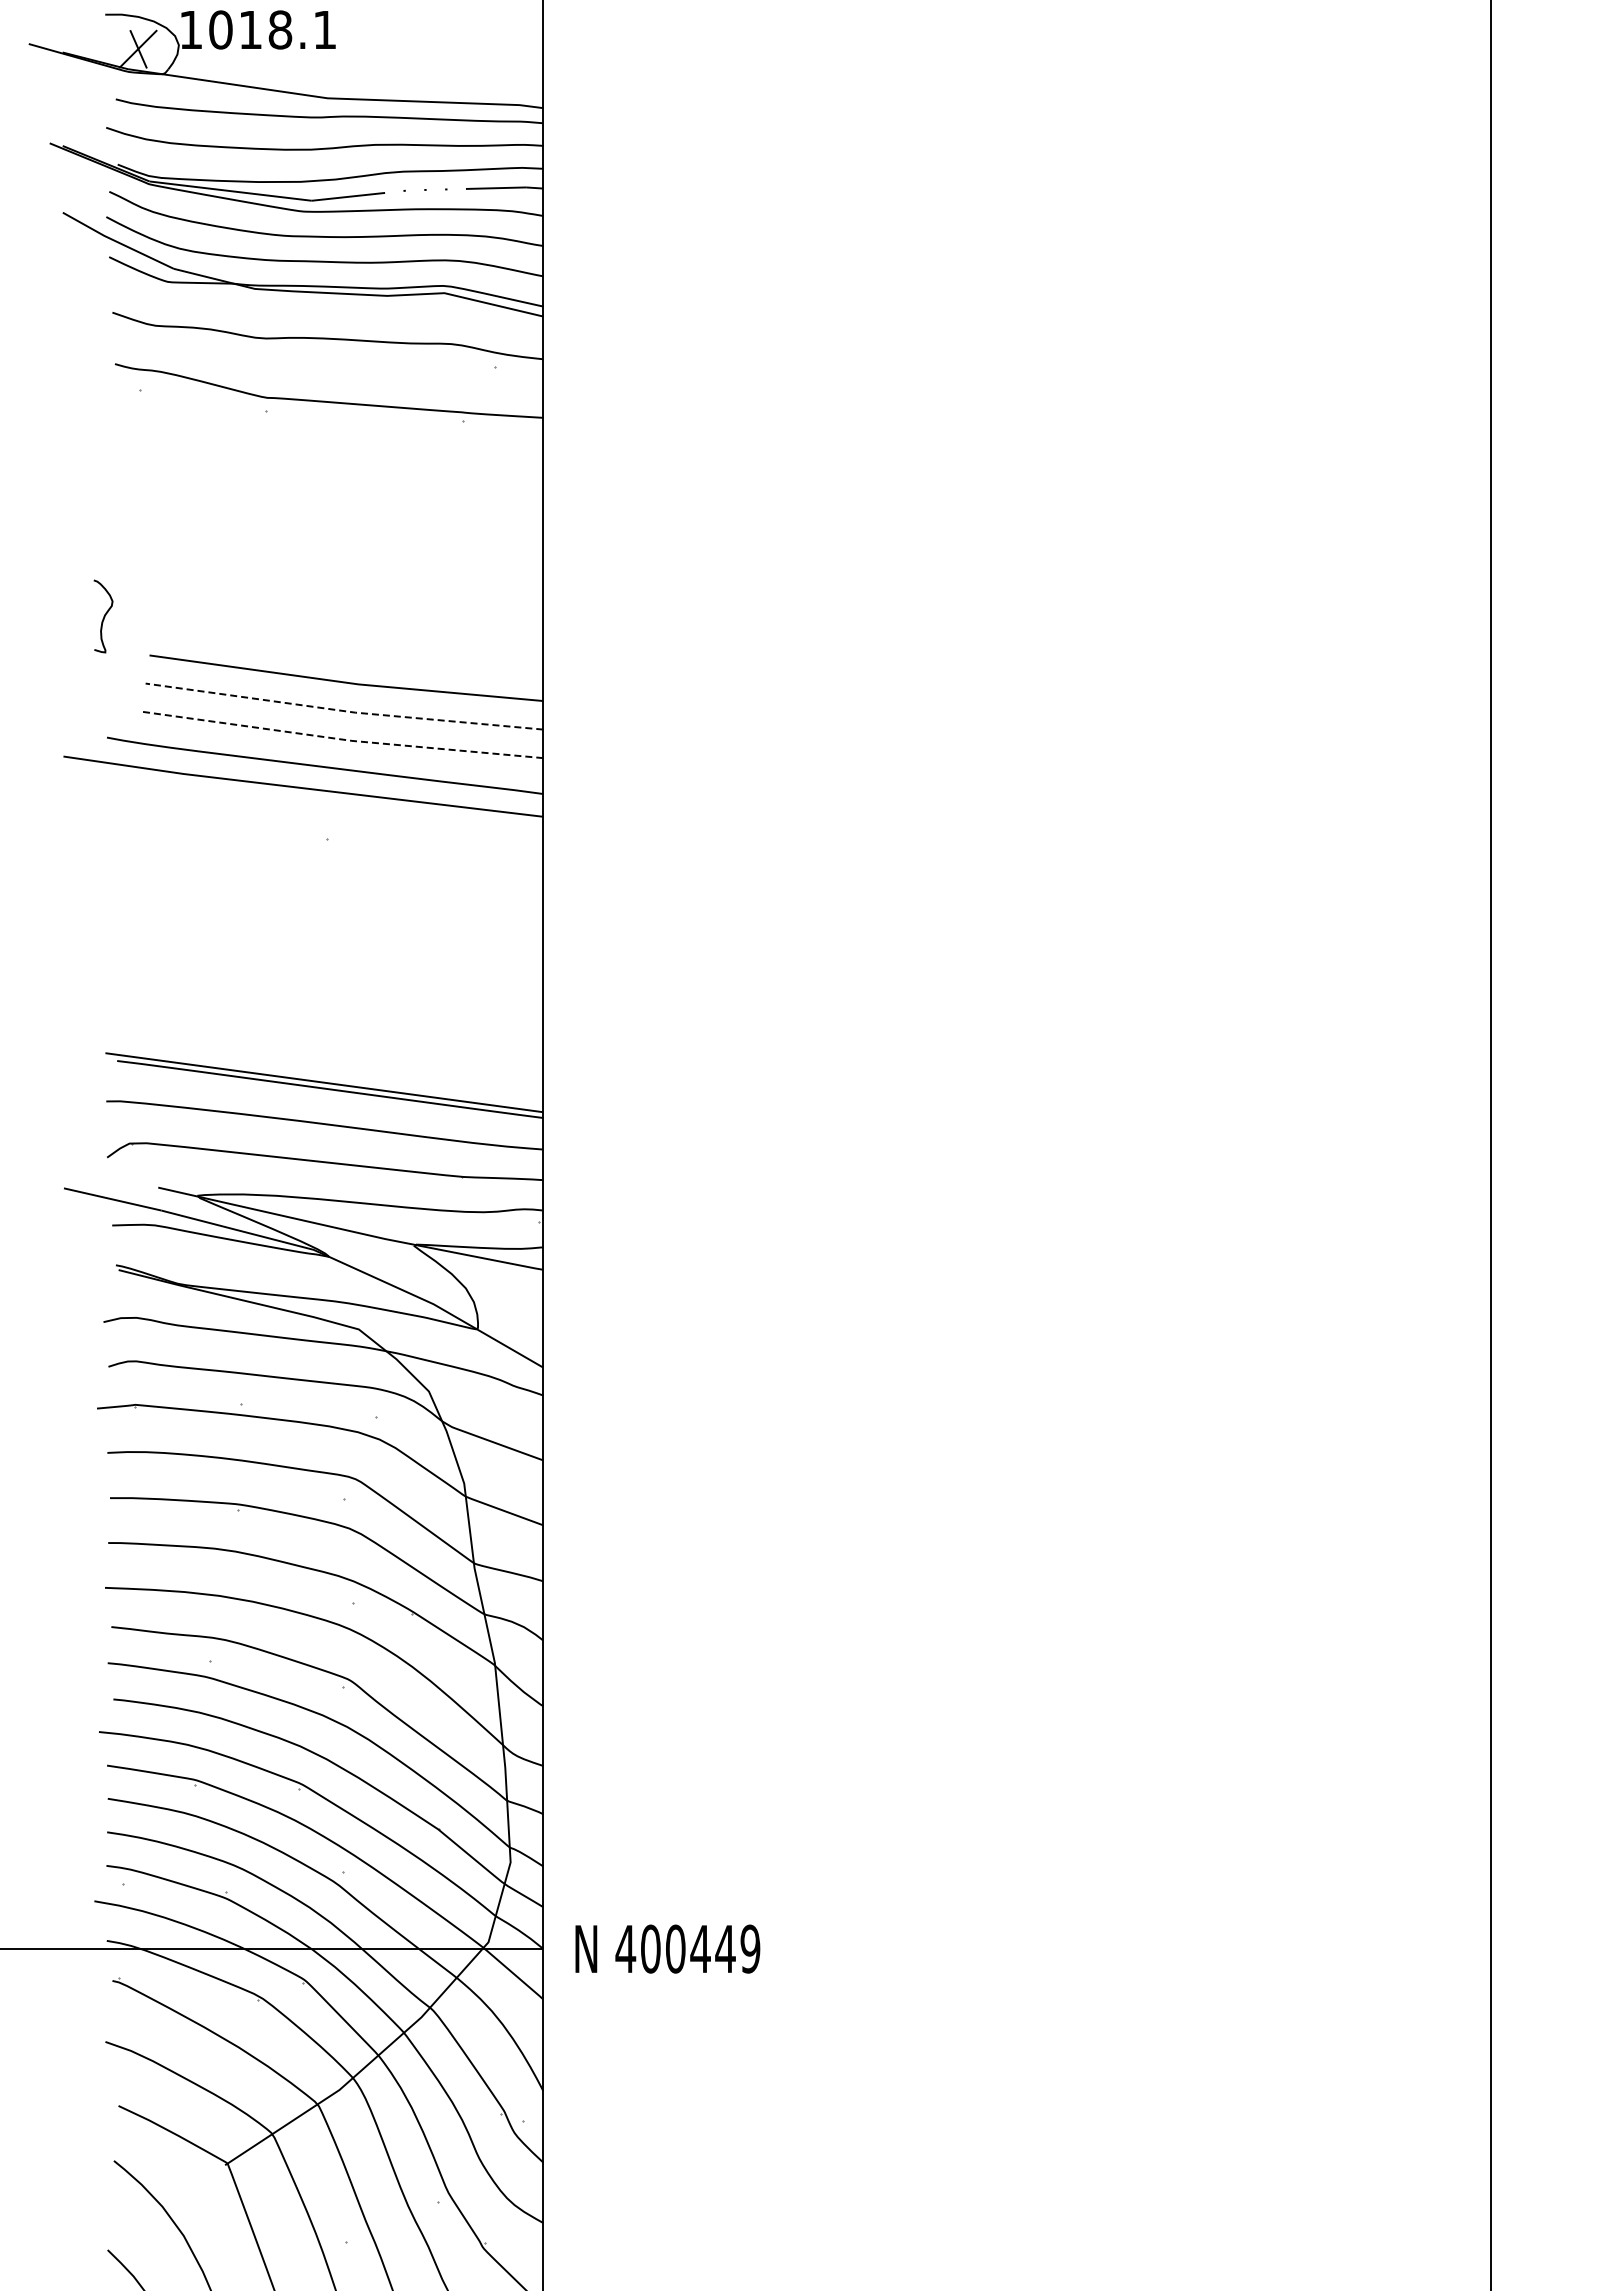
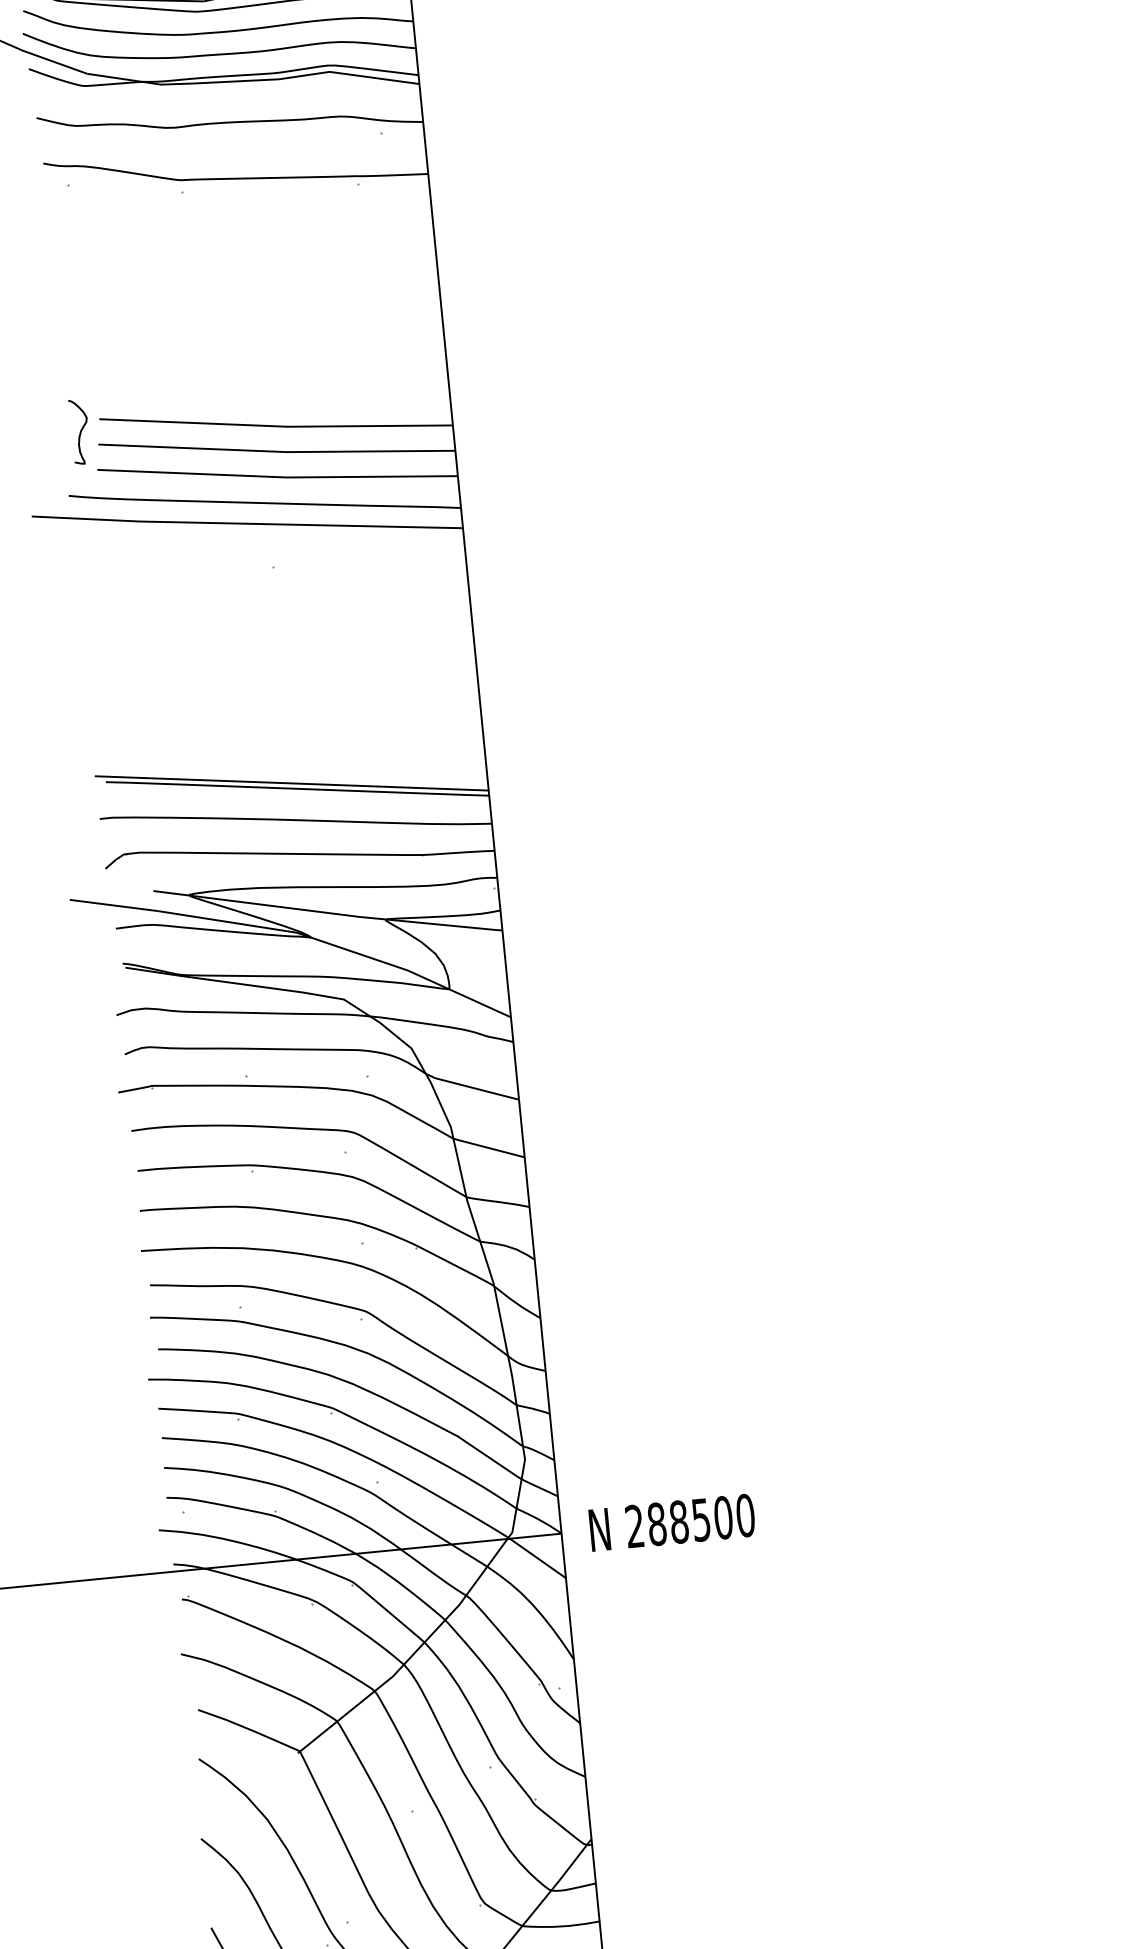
curve: (103, 616) -> (79, 431), moved
line: (344, 711) -> (277, 452), dashed -> solid
line: (342, 739) -> (278, 477), dashed -> solid
text: (687, 1948) -> (689, 1520), 400449 -> 288500

